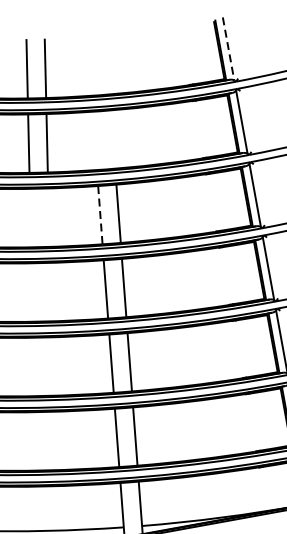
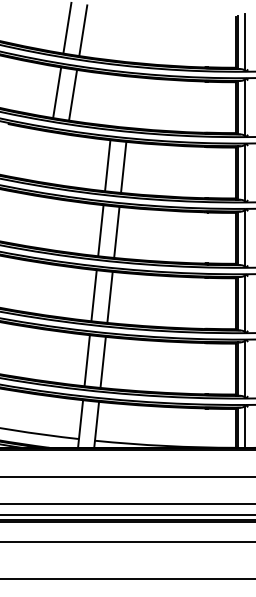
line: (228, 49) -> (244, 42), dashed -> solid
line: (100, 214) -> (107, 165), dashed -> solid

